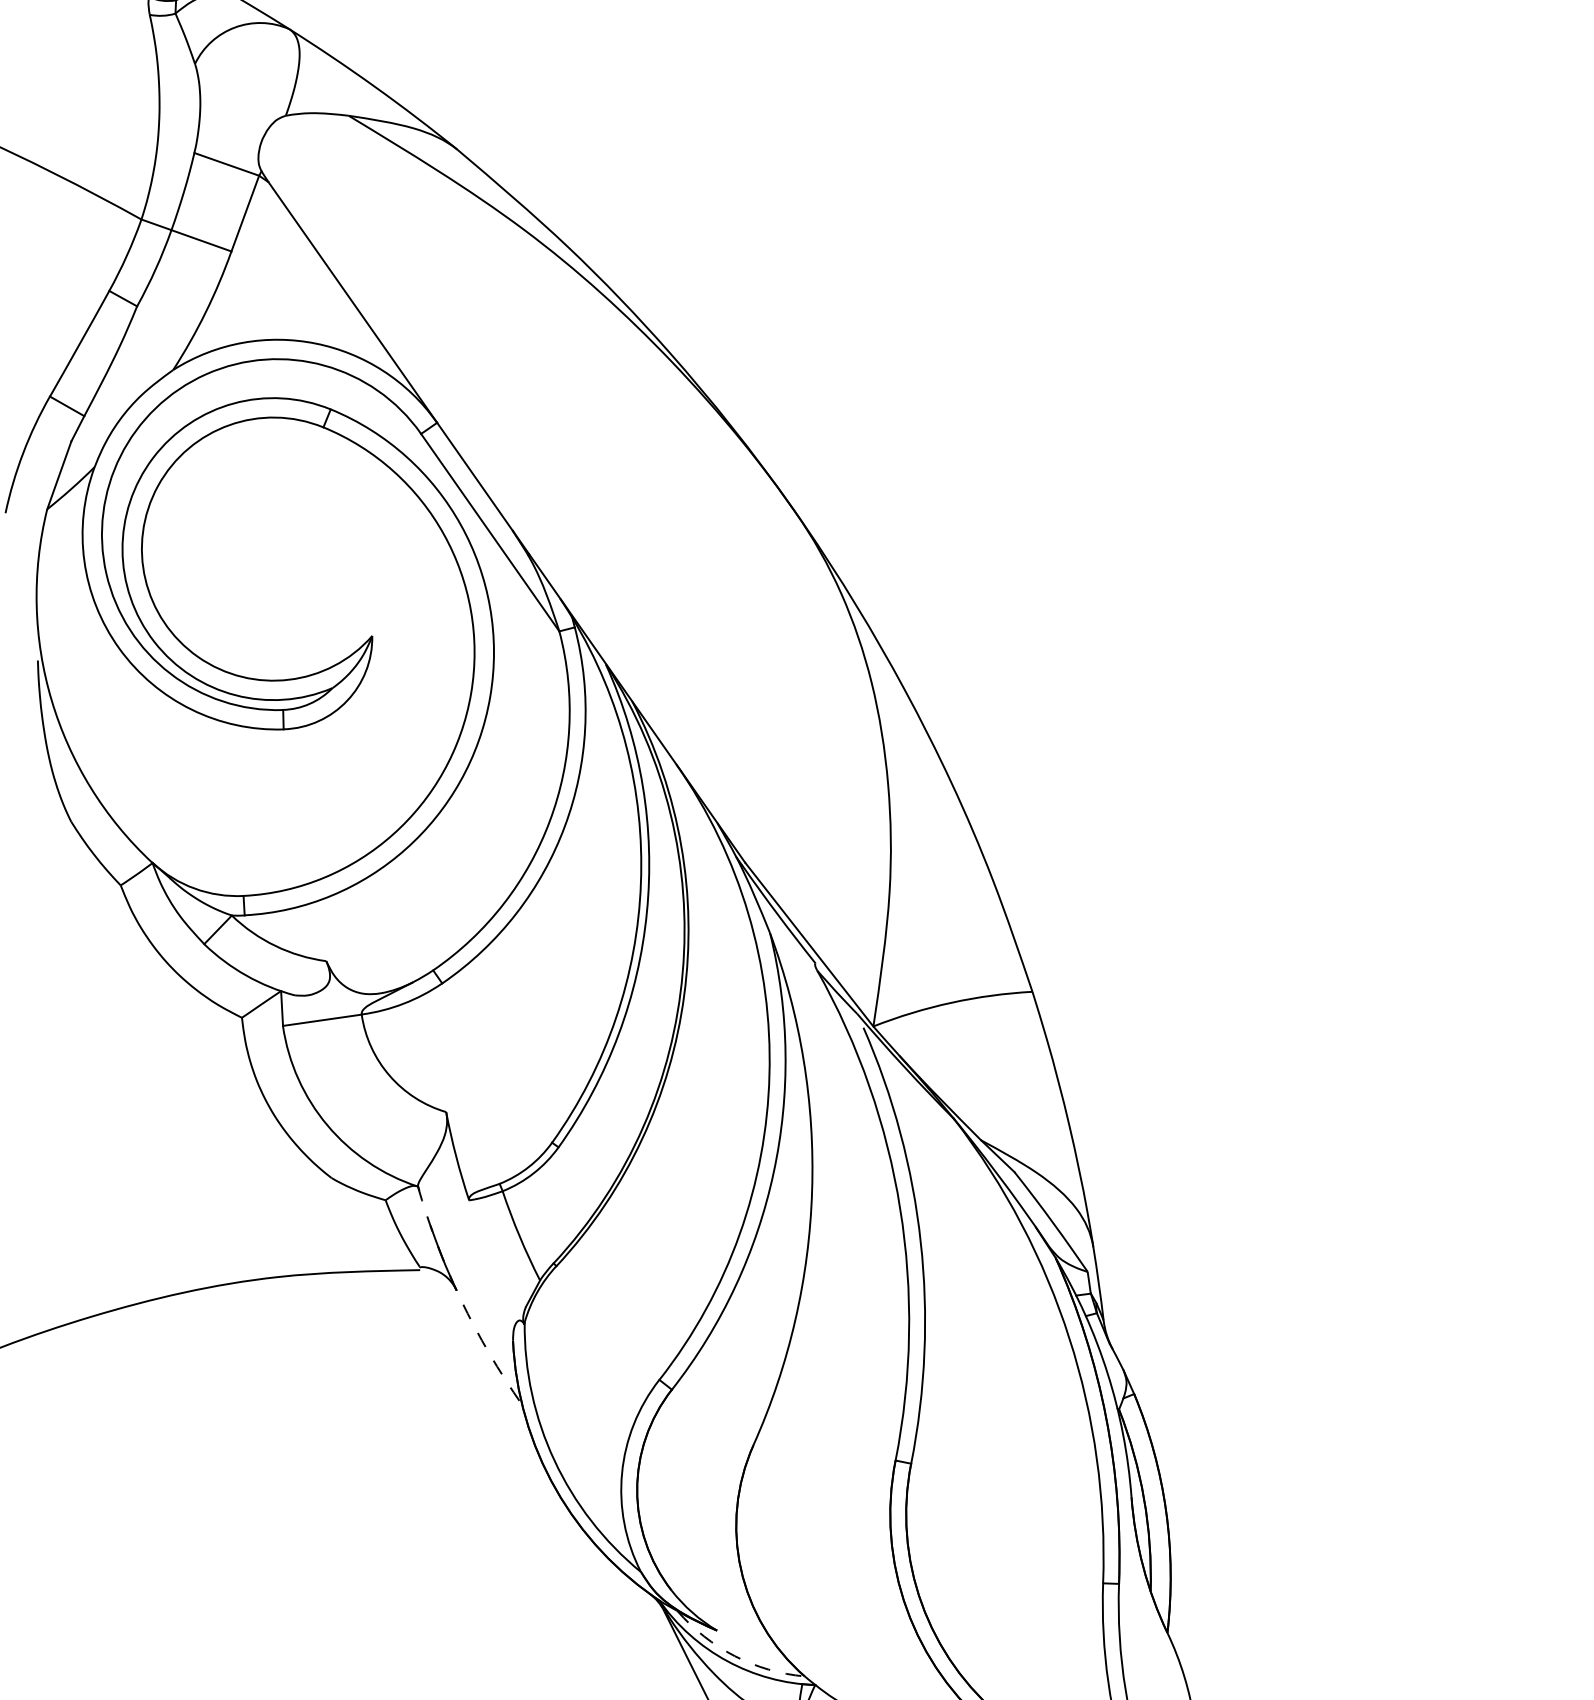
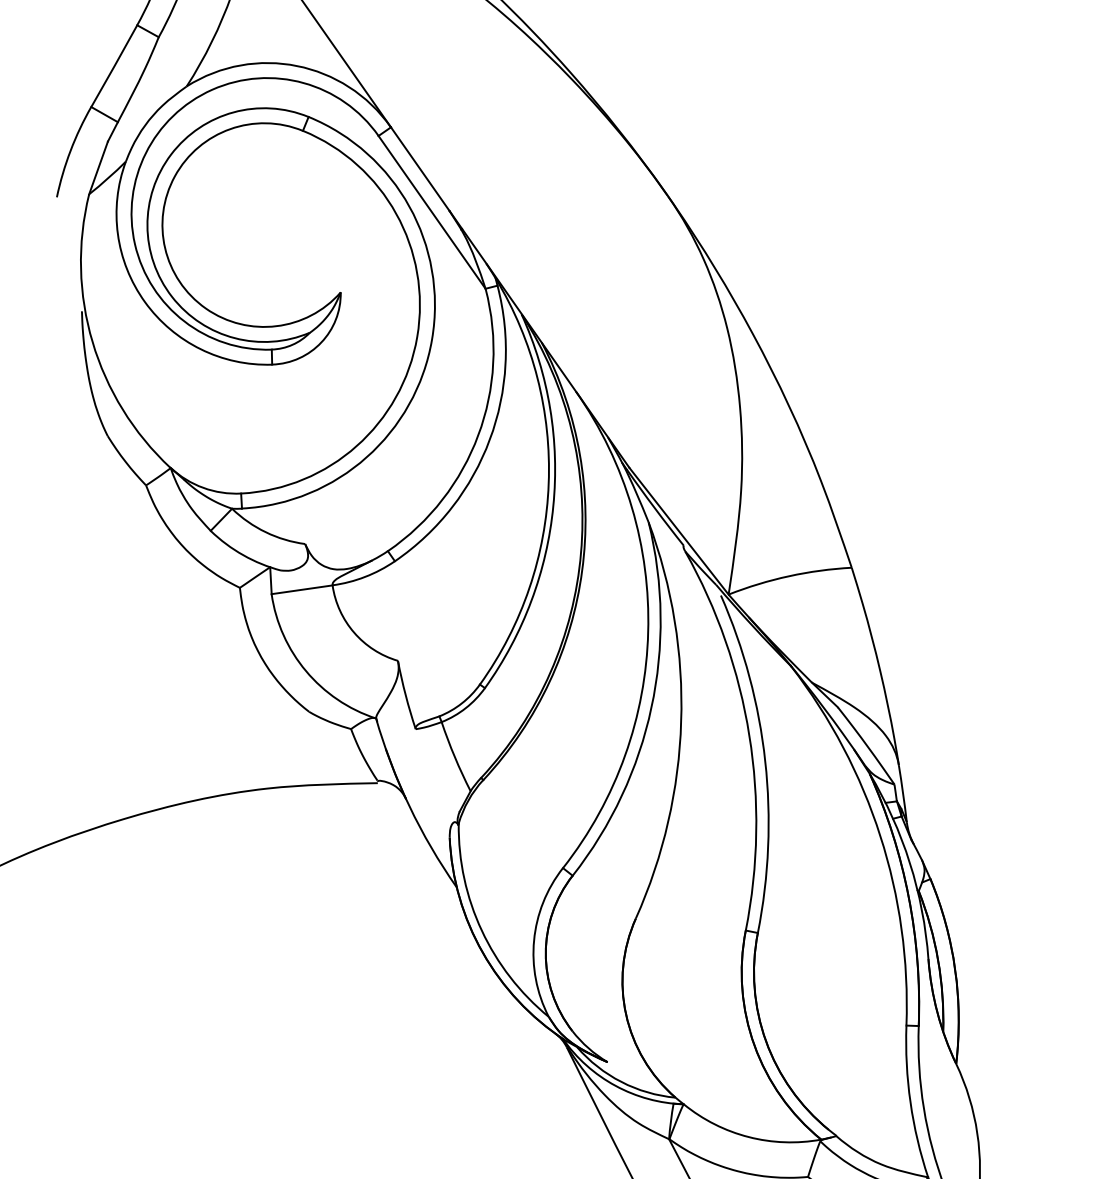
arc: (460, 1299) -> (409, 805), dashed -> solid
arc: (734, 1656) -> (621, 1082), dashed -> solid

